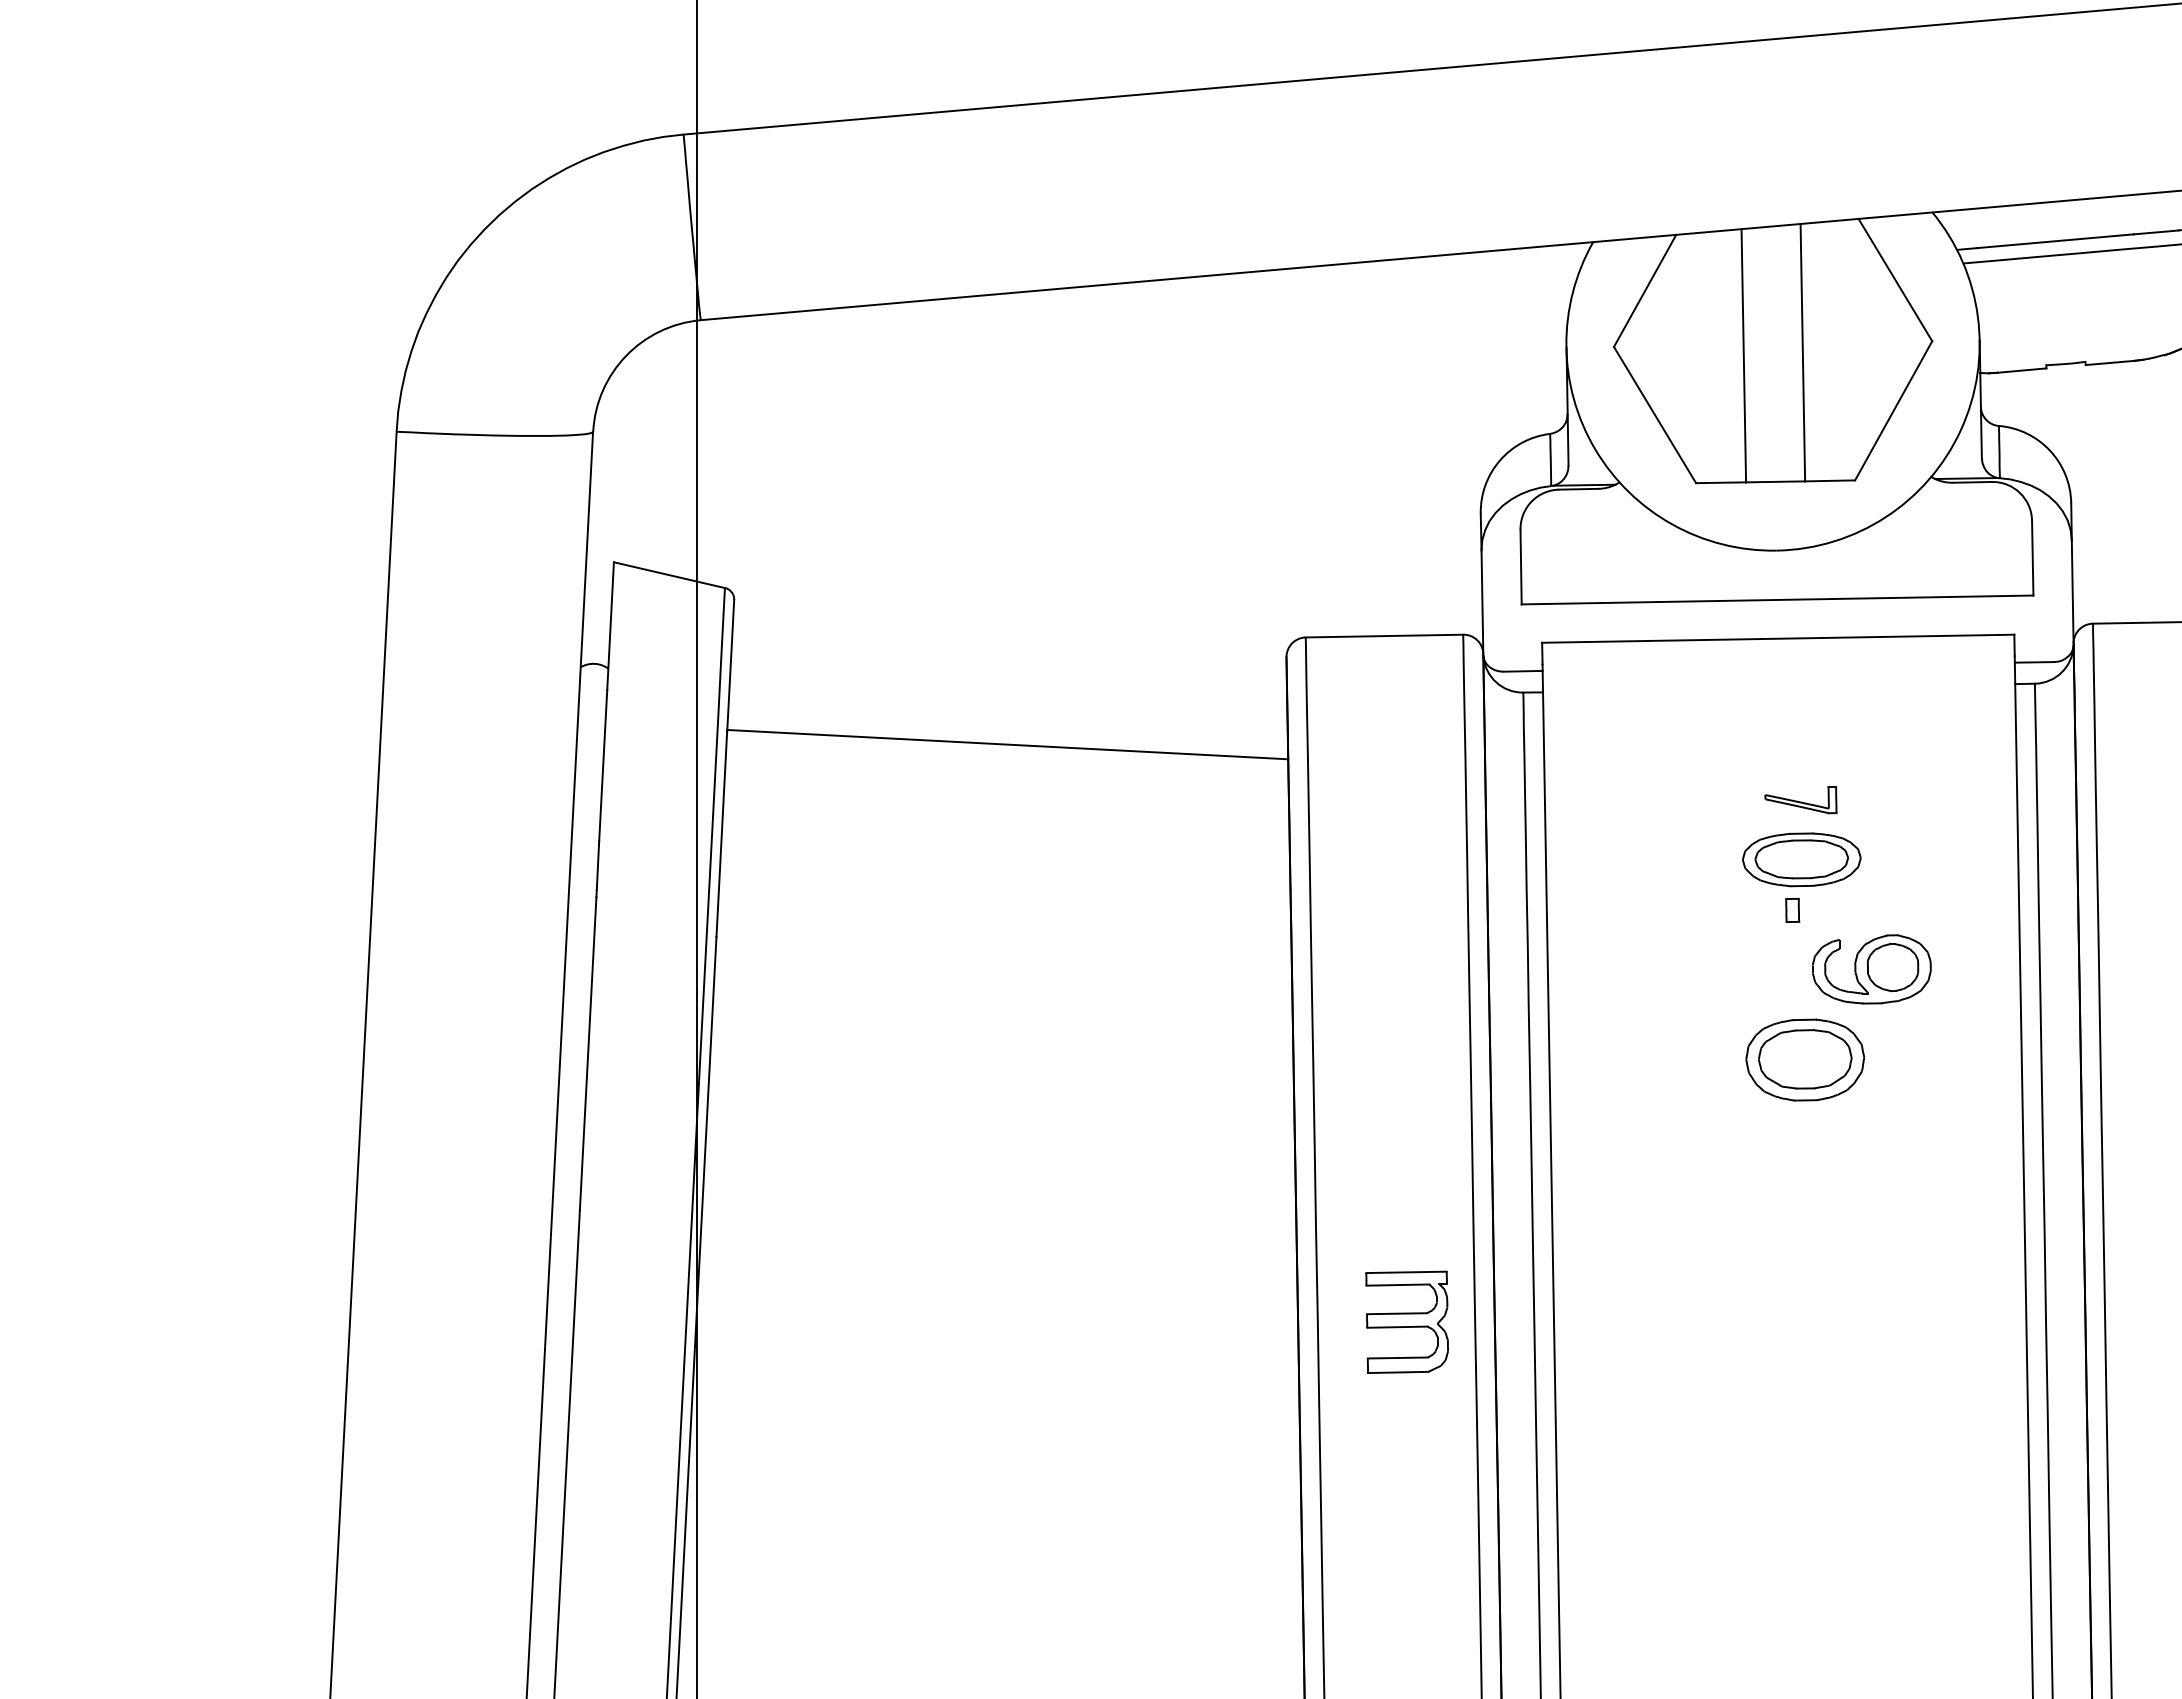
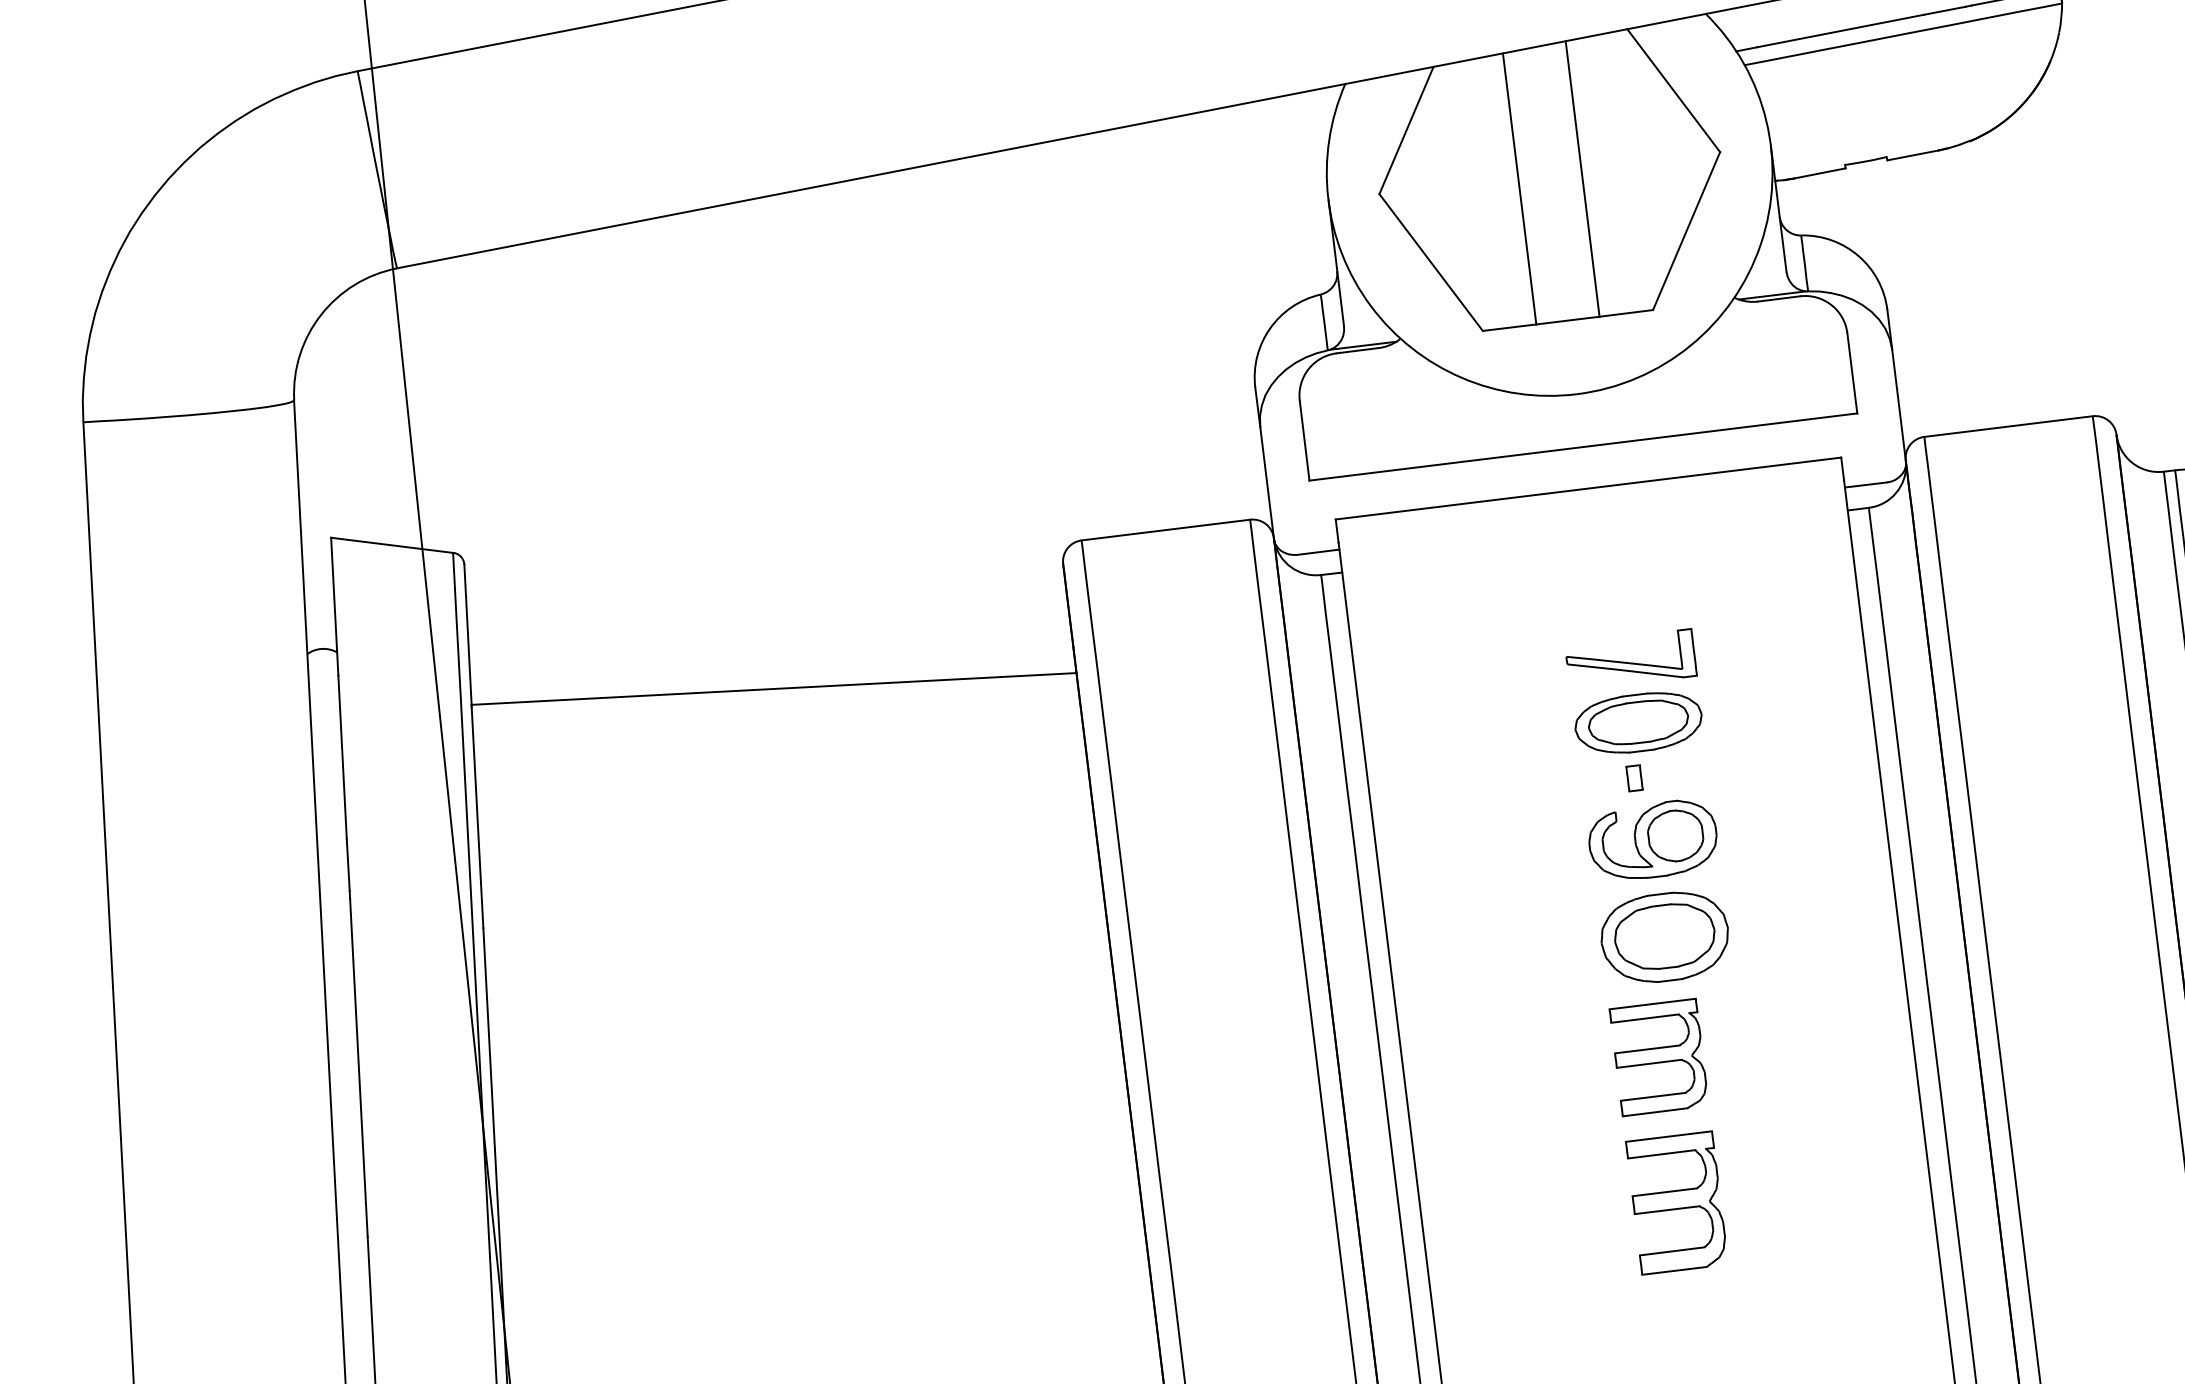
part: (1800, 799) -> (1630, 658), size x1.67
part: (1871, 969) -> (1652, 840), moved
part: (1790, 1305) -> (1676, 1202), added
part: (1406, 1321) -> (1658, 1056), moved

